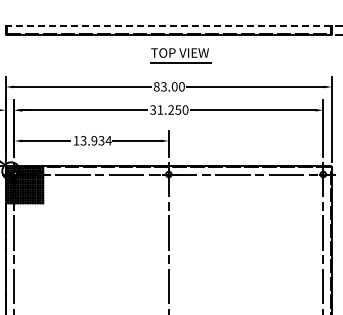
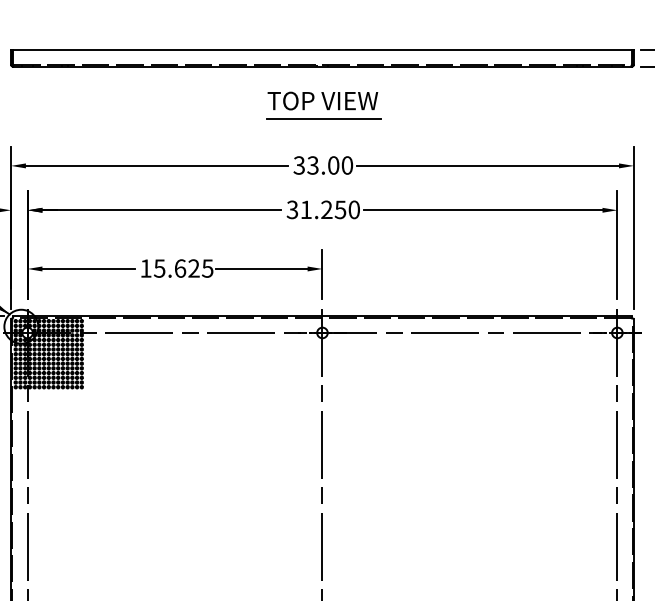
line: (168, 26) -> (321, 50), dashed -> solid
part: (180, 55) -> (323, 105), moved
text: (156, 86) -> (298, 164), 83.00 -> 33.00
text: (96, 140) -> (184, 268), 13.934 -> 15.625

